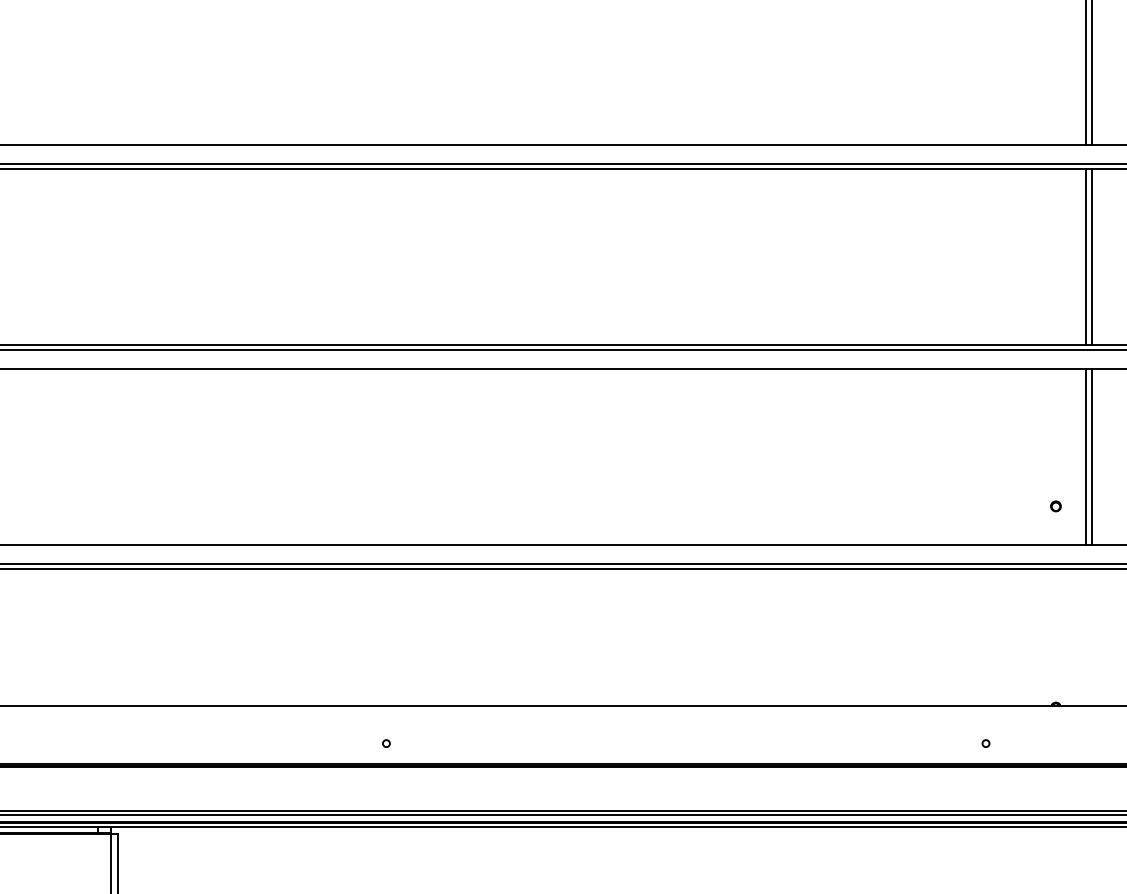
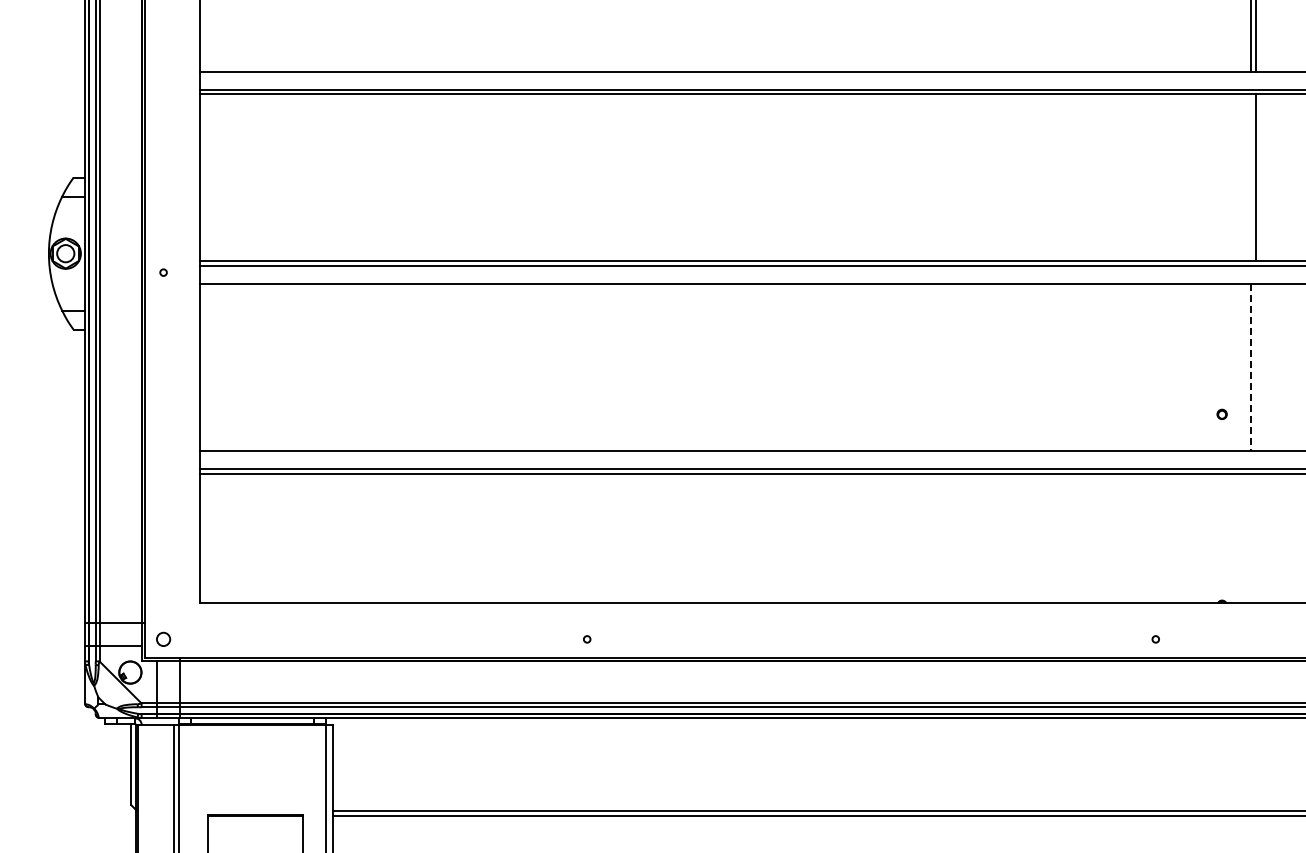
line: (1085, 256) -> (1250, 177), removed
line: (1085, 456) -> (1250, 367), solid -> dashed
line: (1092, 456) -> (1256, 367), removed

